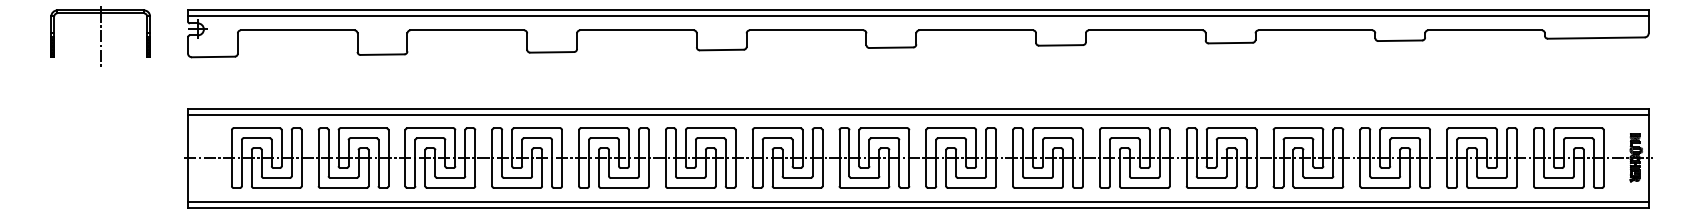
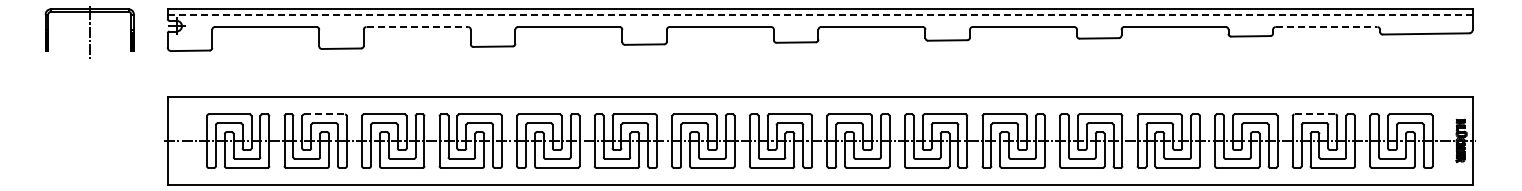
line: (918, 16) -> (820, 14), solid -> dashed
line: (467, 30) -> (417, 27), solid -> dashed
line: (1484, 30) -> (1326, 27), solid -> dashed
line: (917, 114) -> (819, 102), removed
line: (363, 128) -> (324, 114), solid -> dashed
line: (1471, 128) -> (1314, 114), solid -> dashed
line: (917, 201) -> (819, 179), removed

